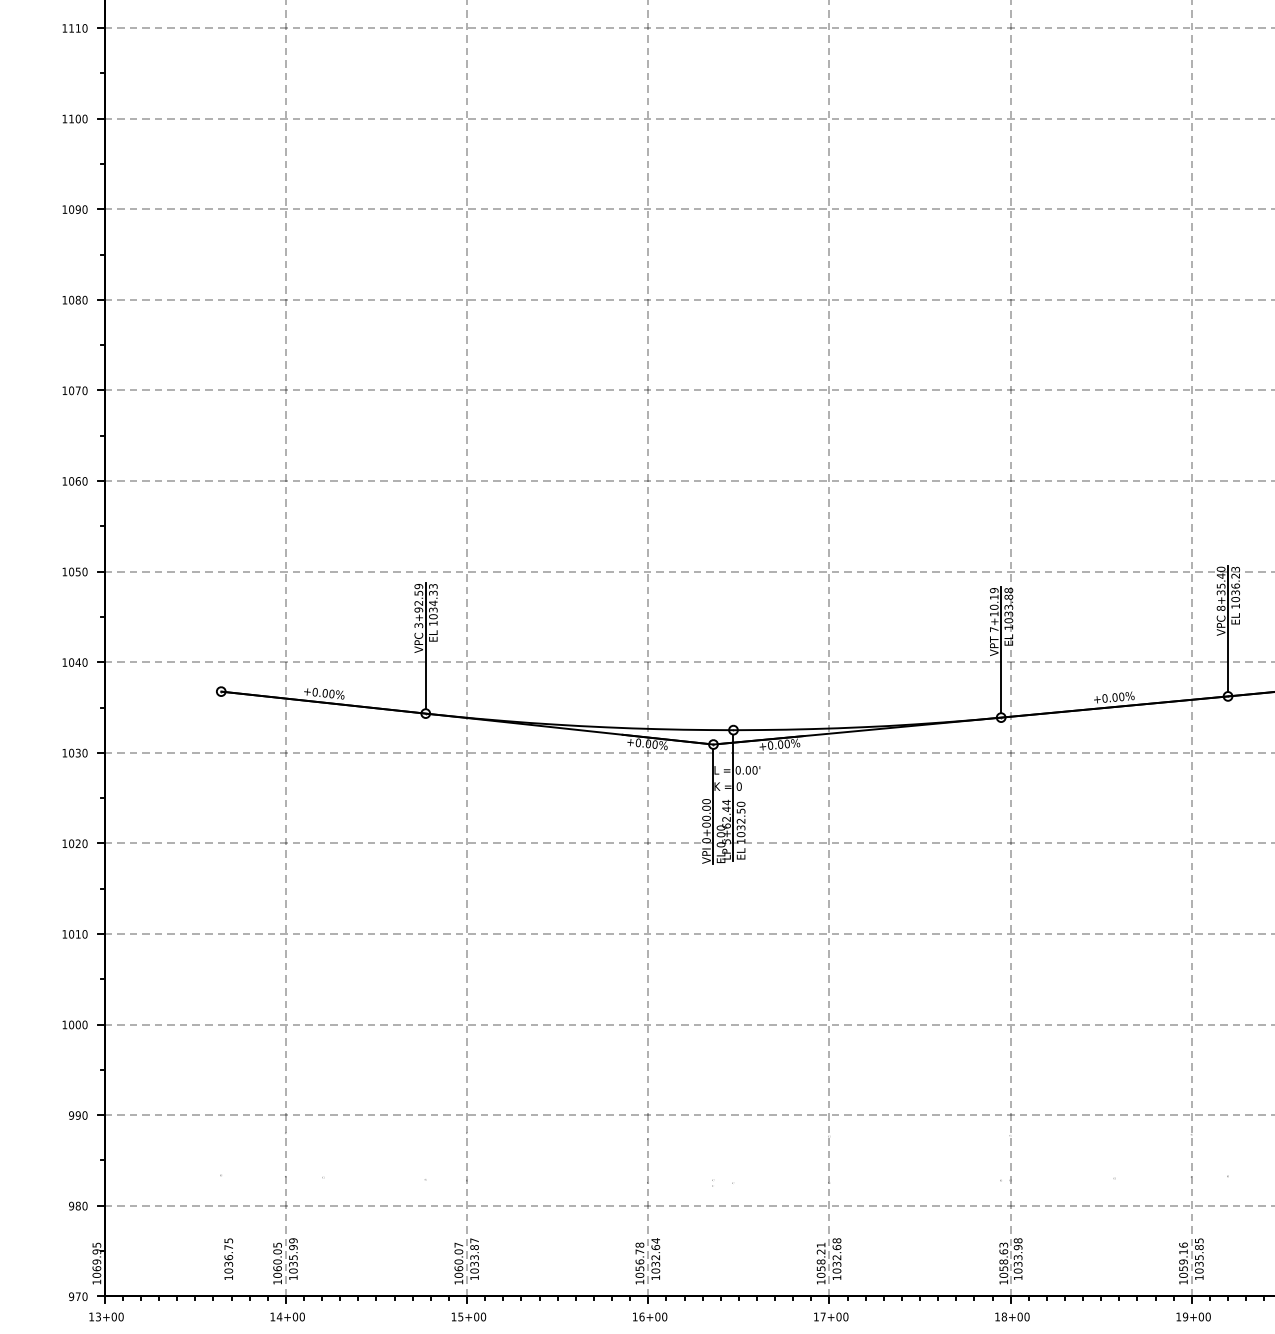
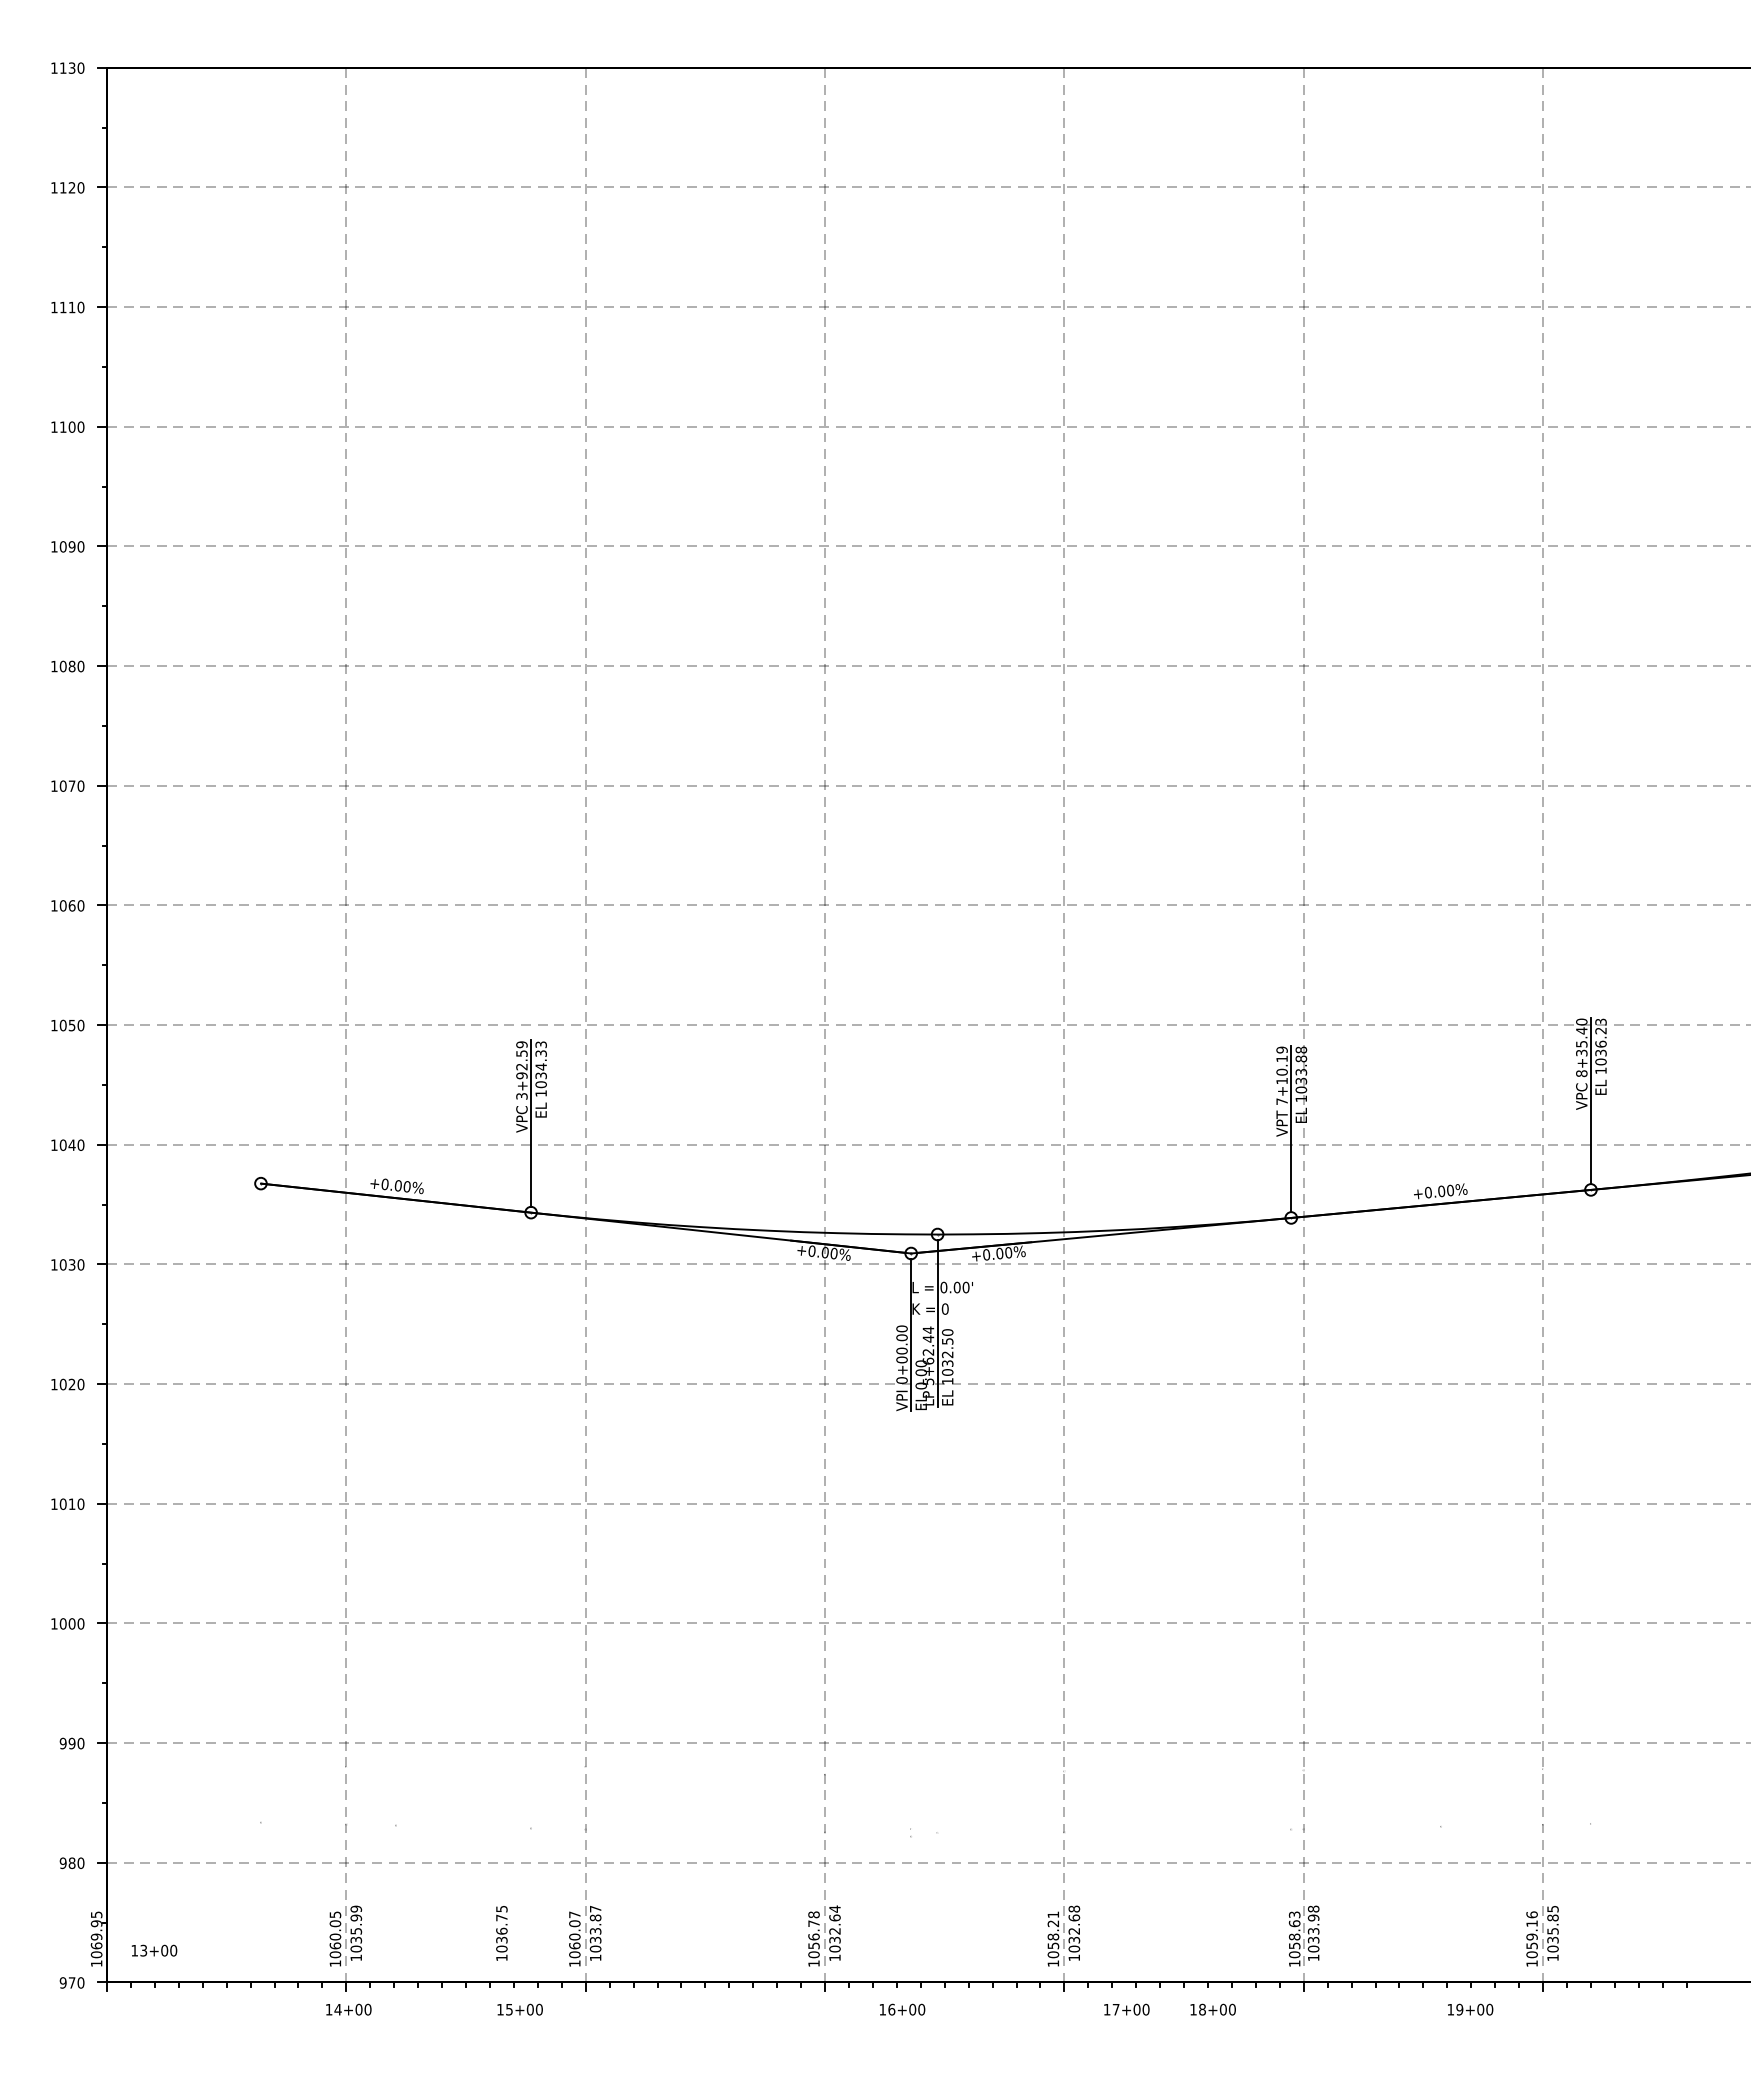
text: (228, 1259) -> (501, 1933), moved
text: (106, 1316) -> (154, 1950), moved
text: (468, 1316) -> (519, 2009), moved
text: (650, 1316) -> (902, 2009), moved
text: (831, 1316) -> (1126, 2009), moved
text: (1011, 1316) -> (1212, 2009), moved
text: (1193, 1316) -> (1470, 2009), moved

